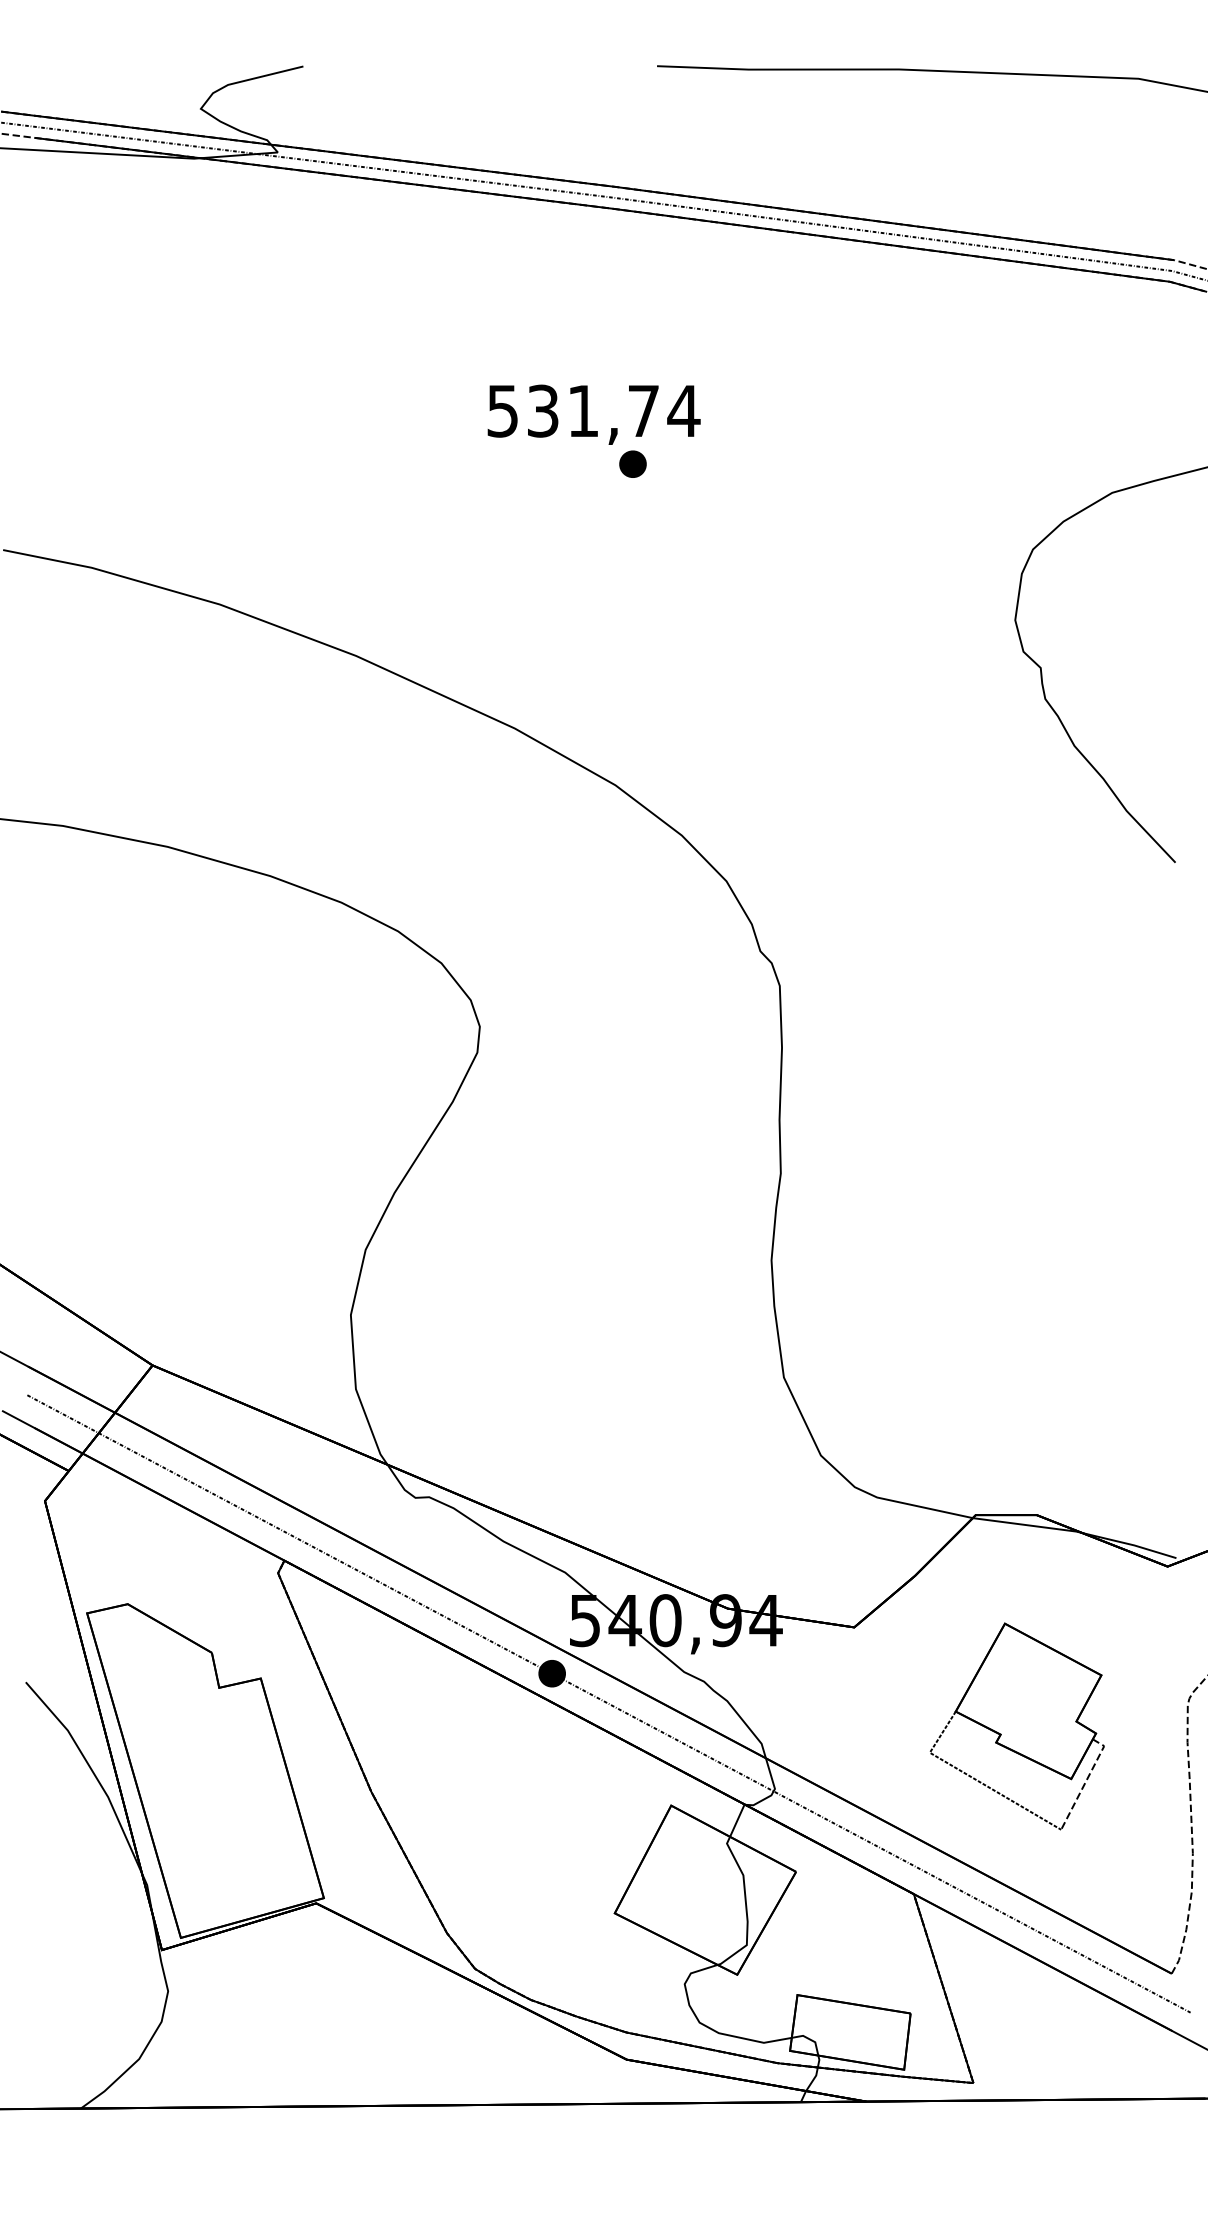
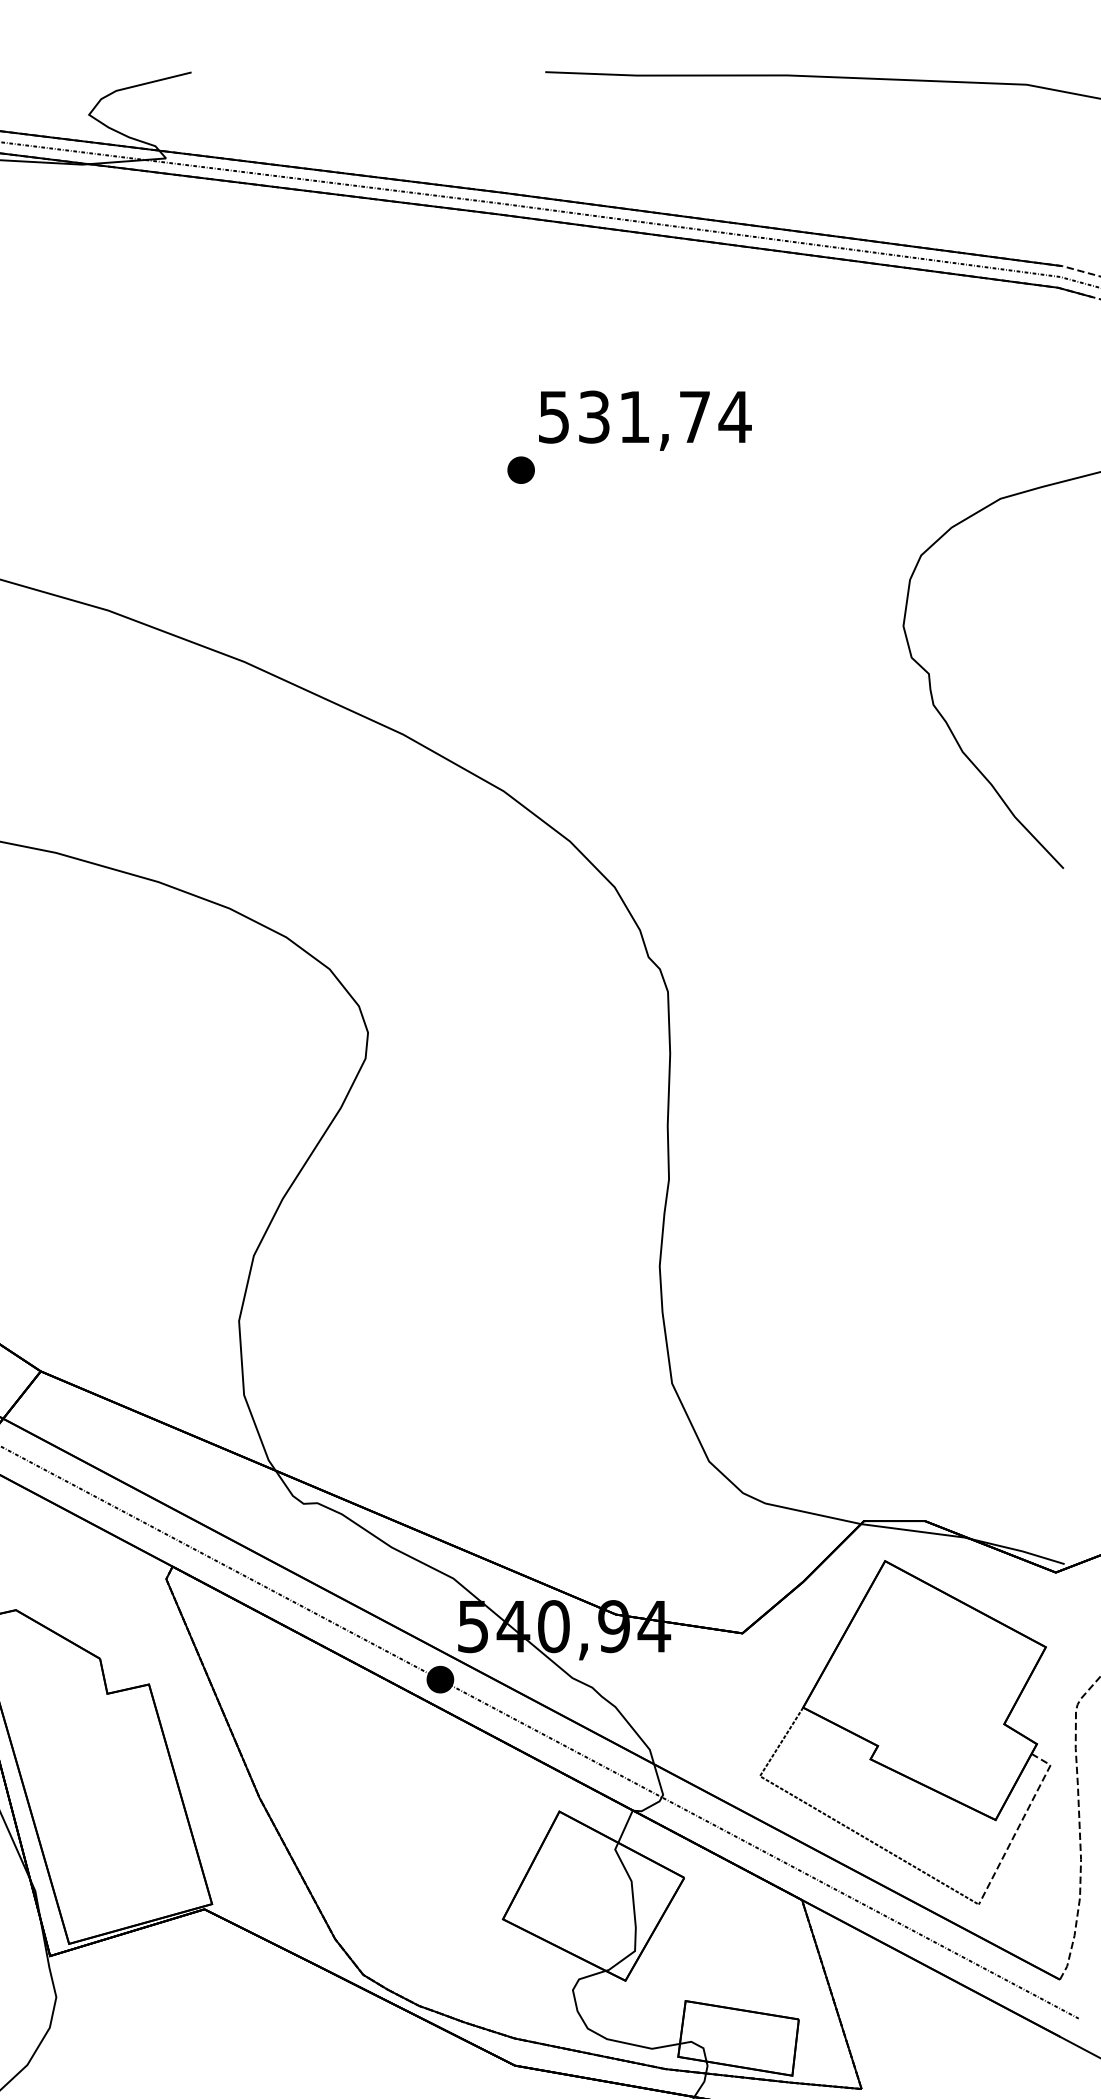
text: (593, 414) -> (644, 420), moved
part: (1016, 1726) -> (904, 1732), size x1.67

